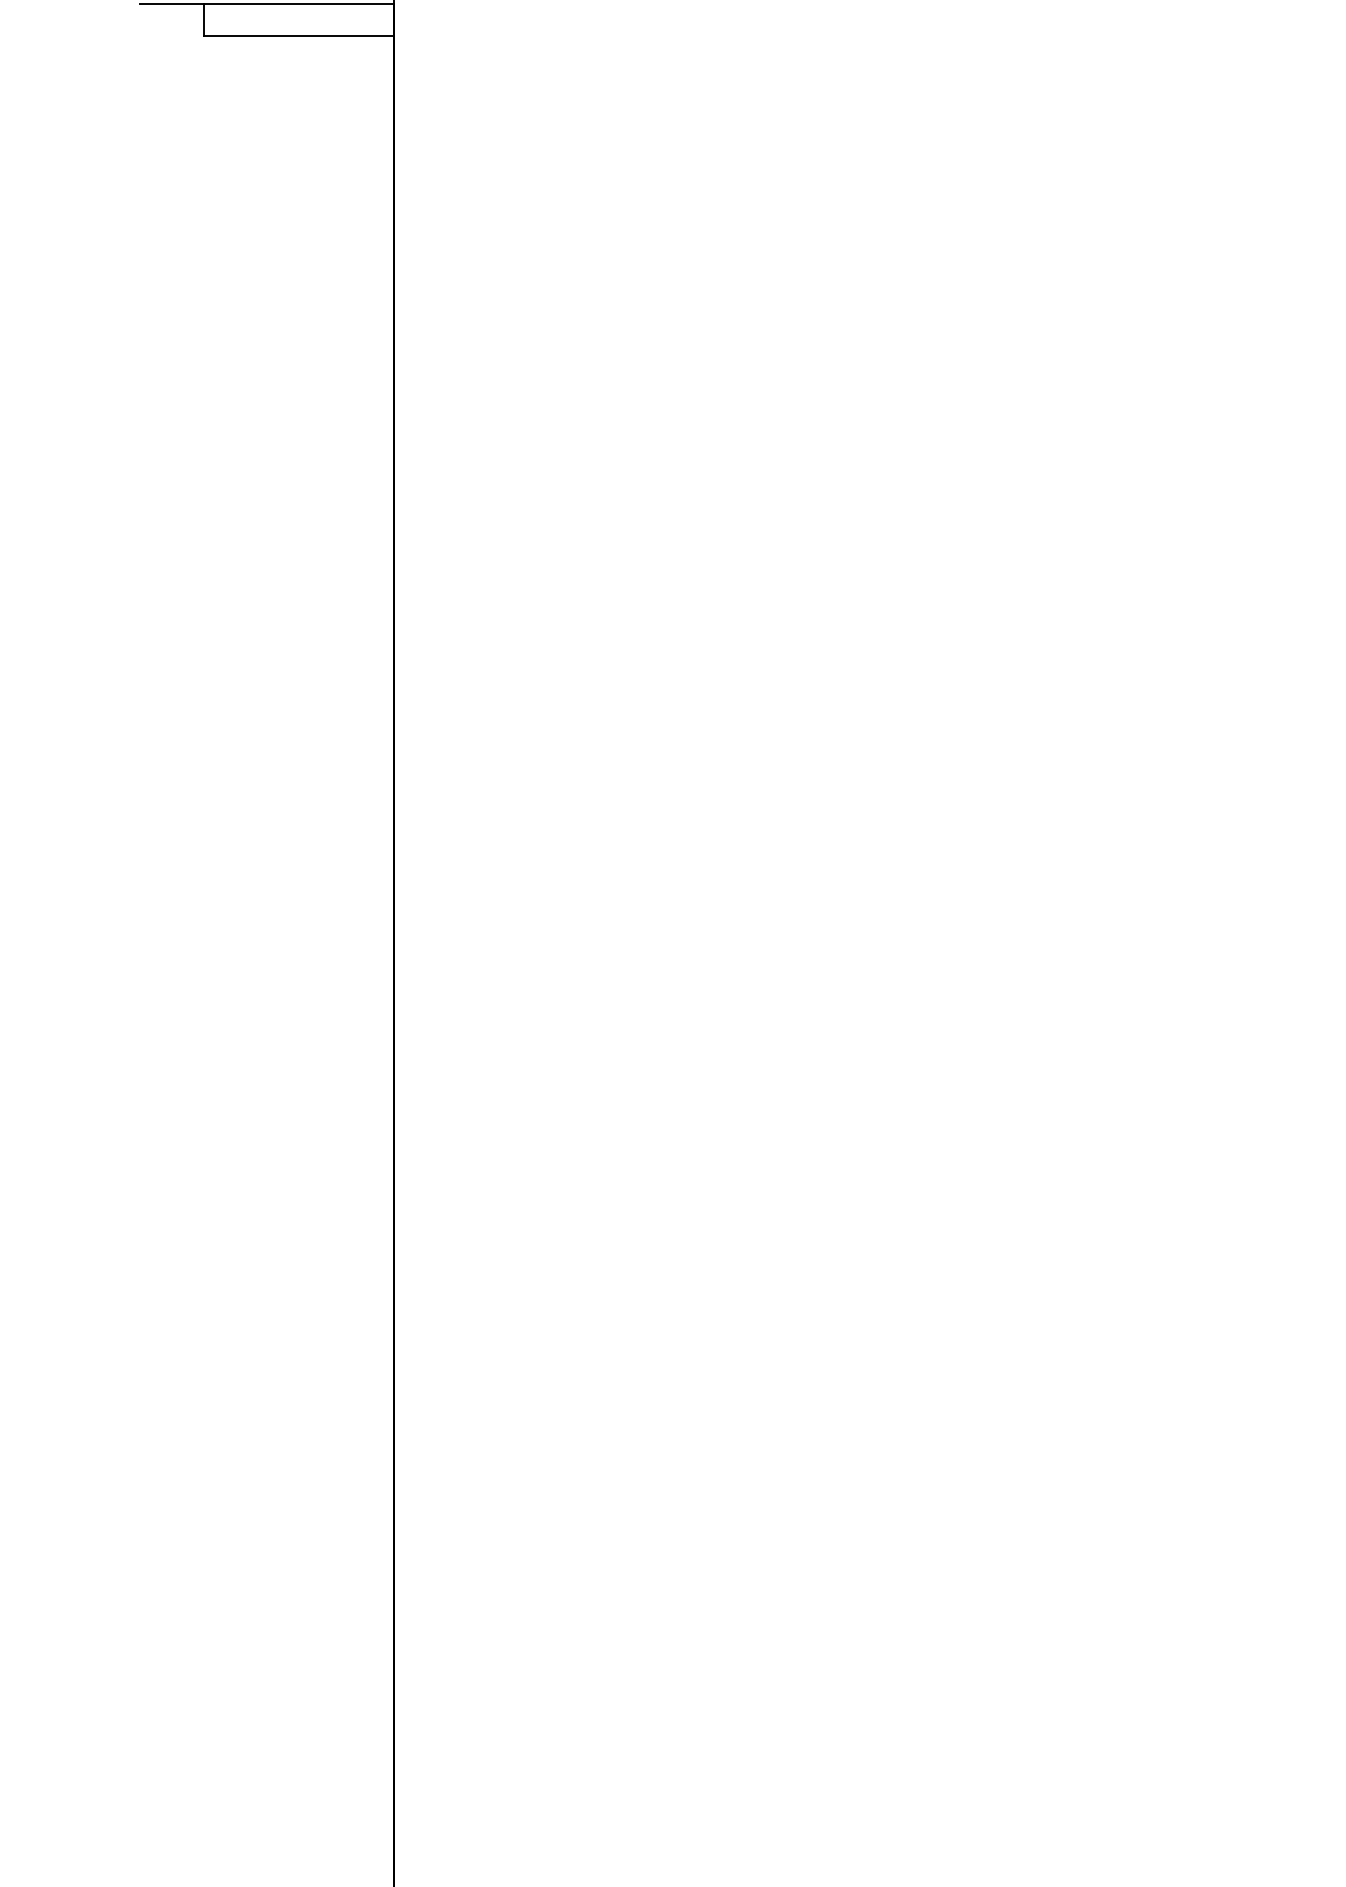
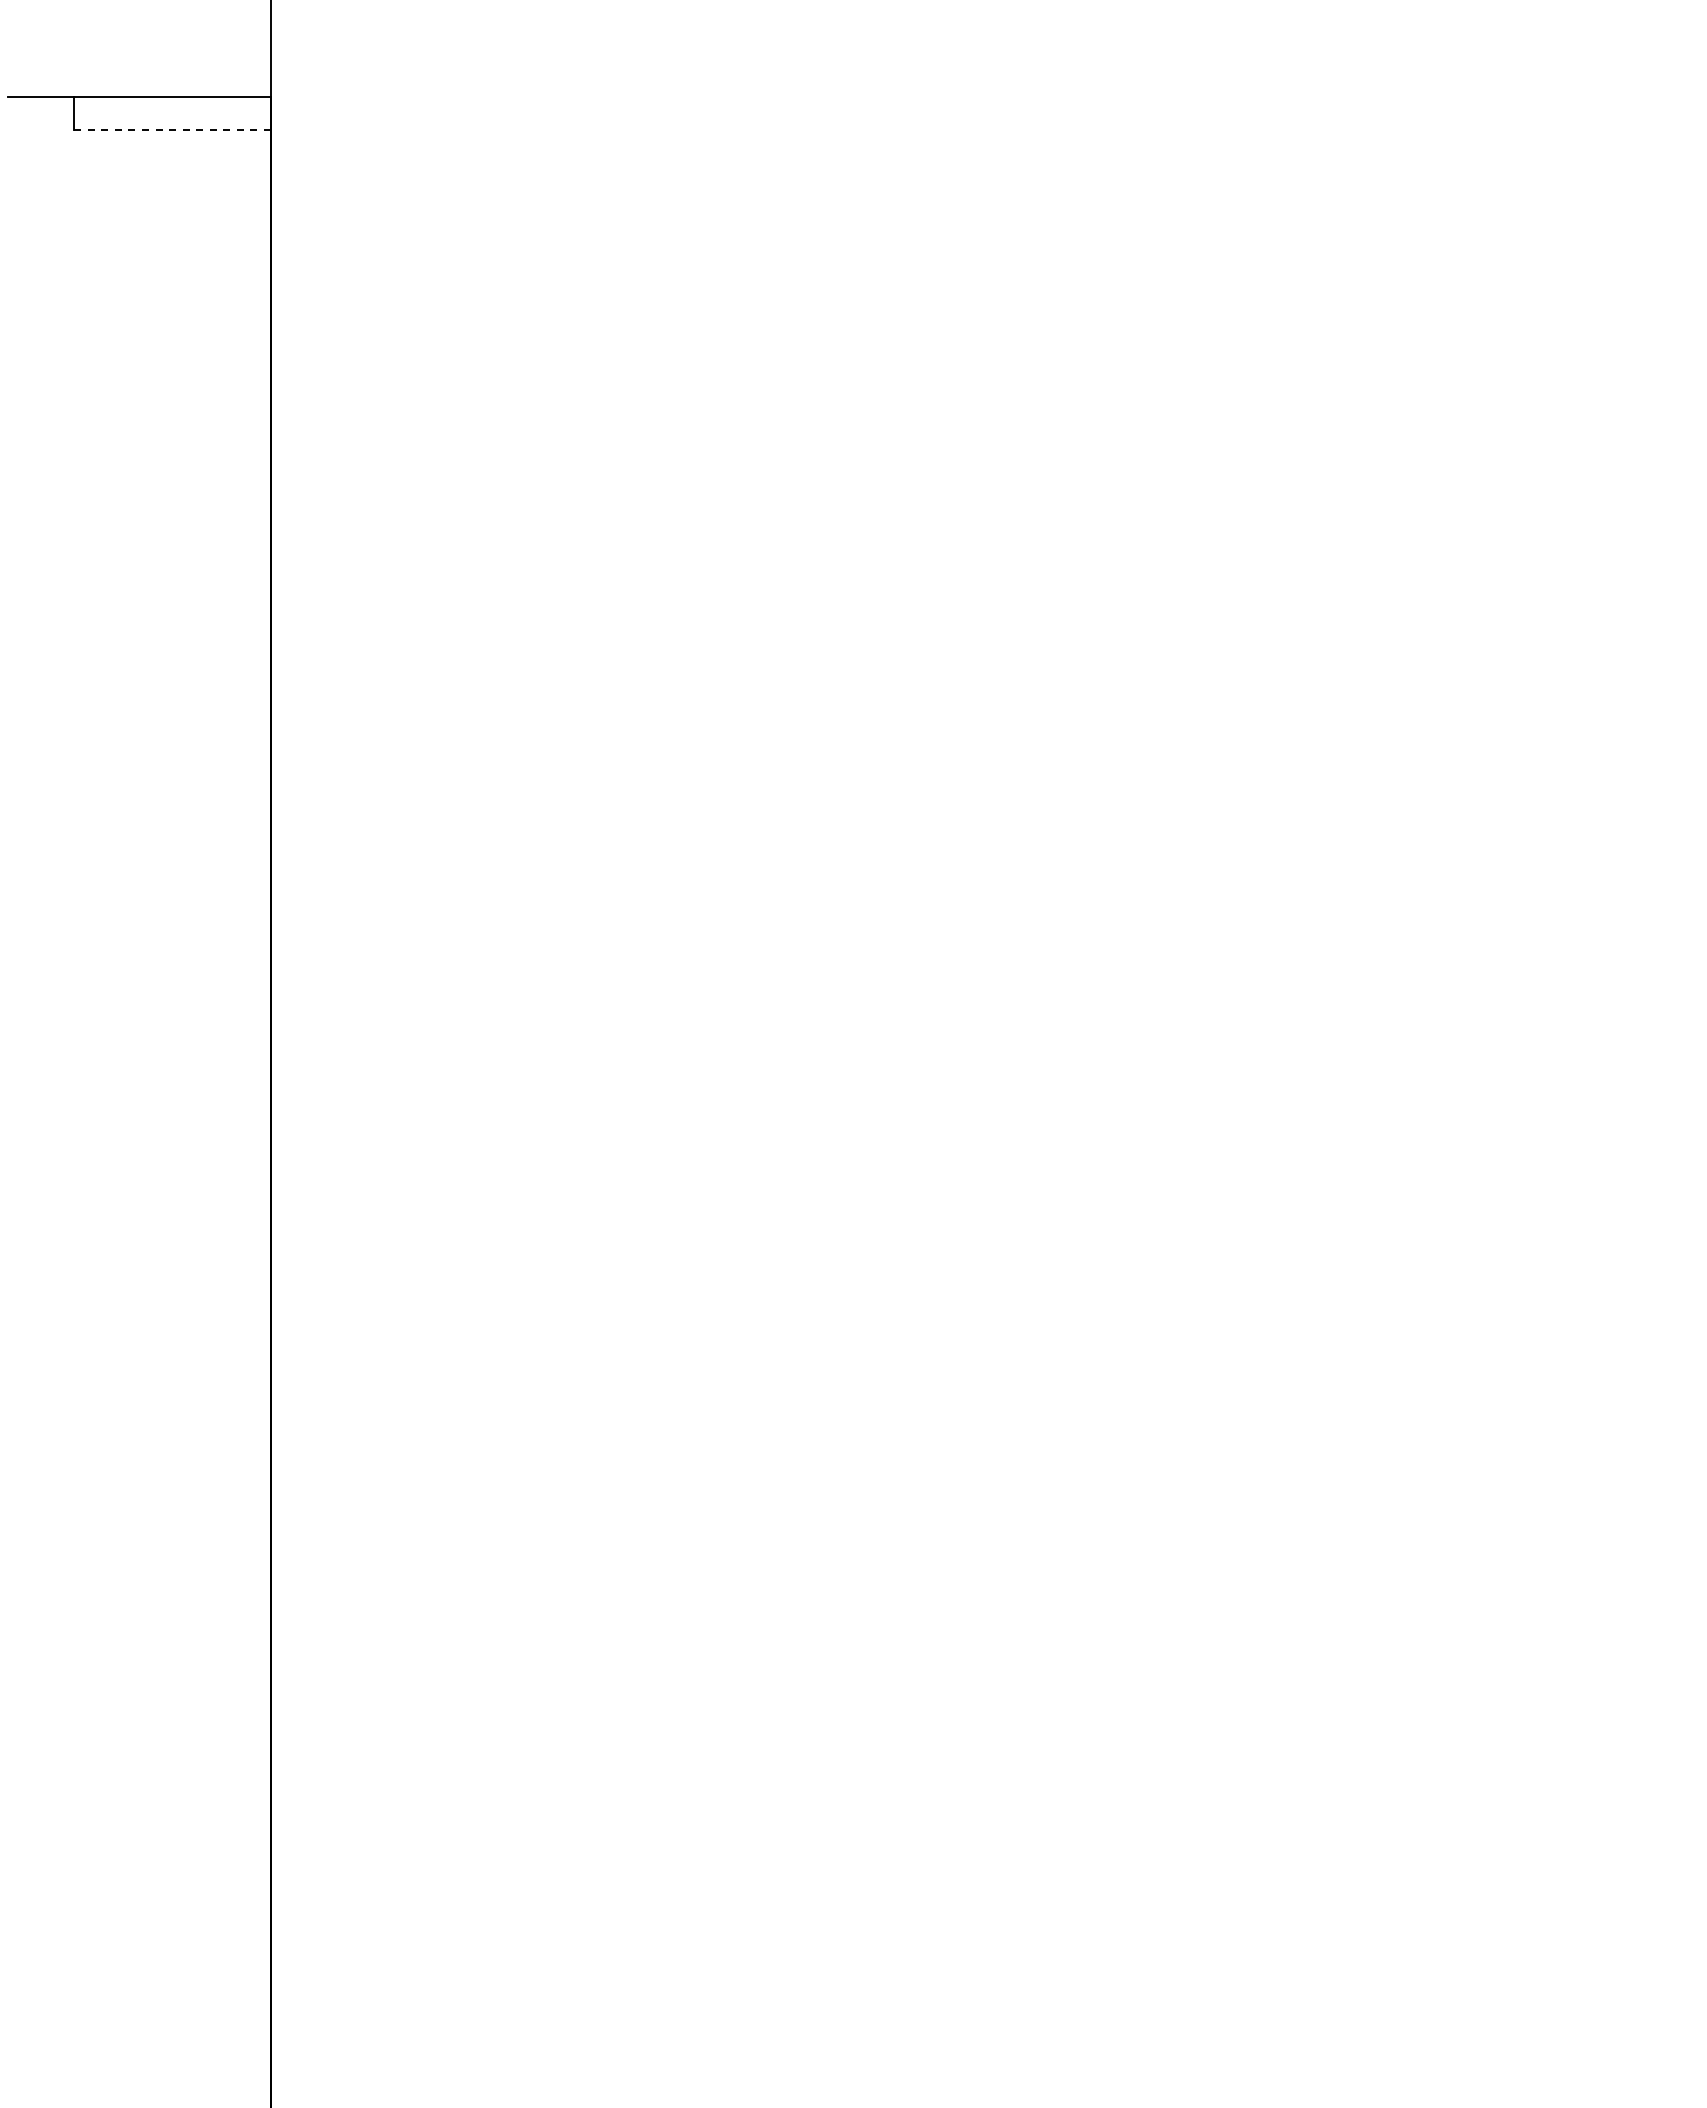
line: (298, 35) -> (172, 129), solid -> dashed

